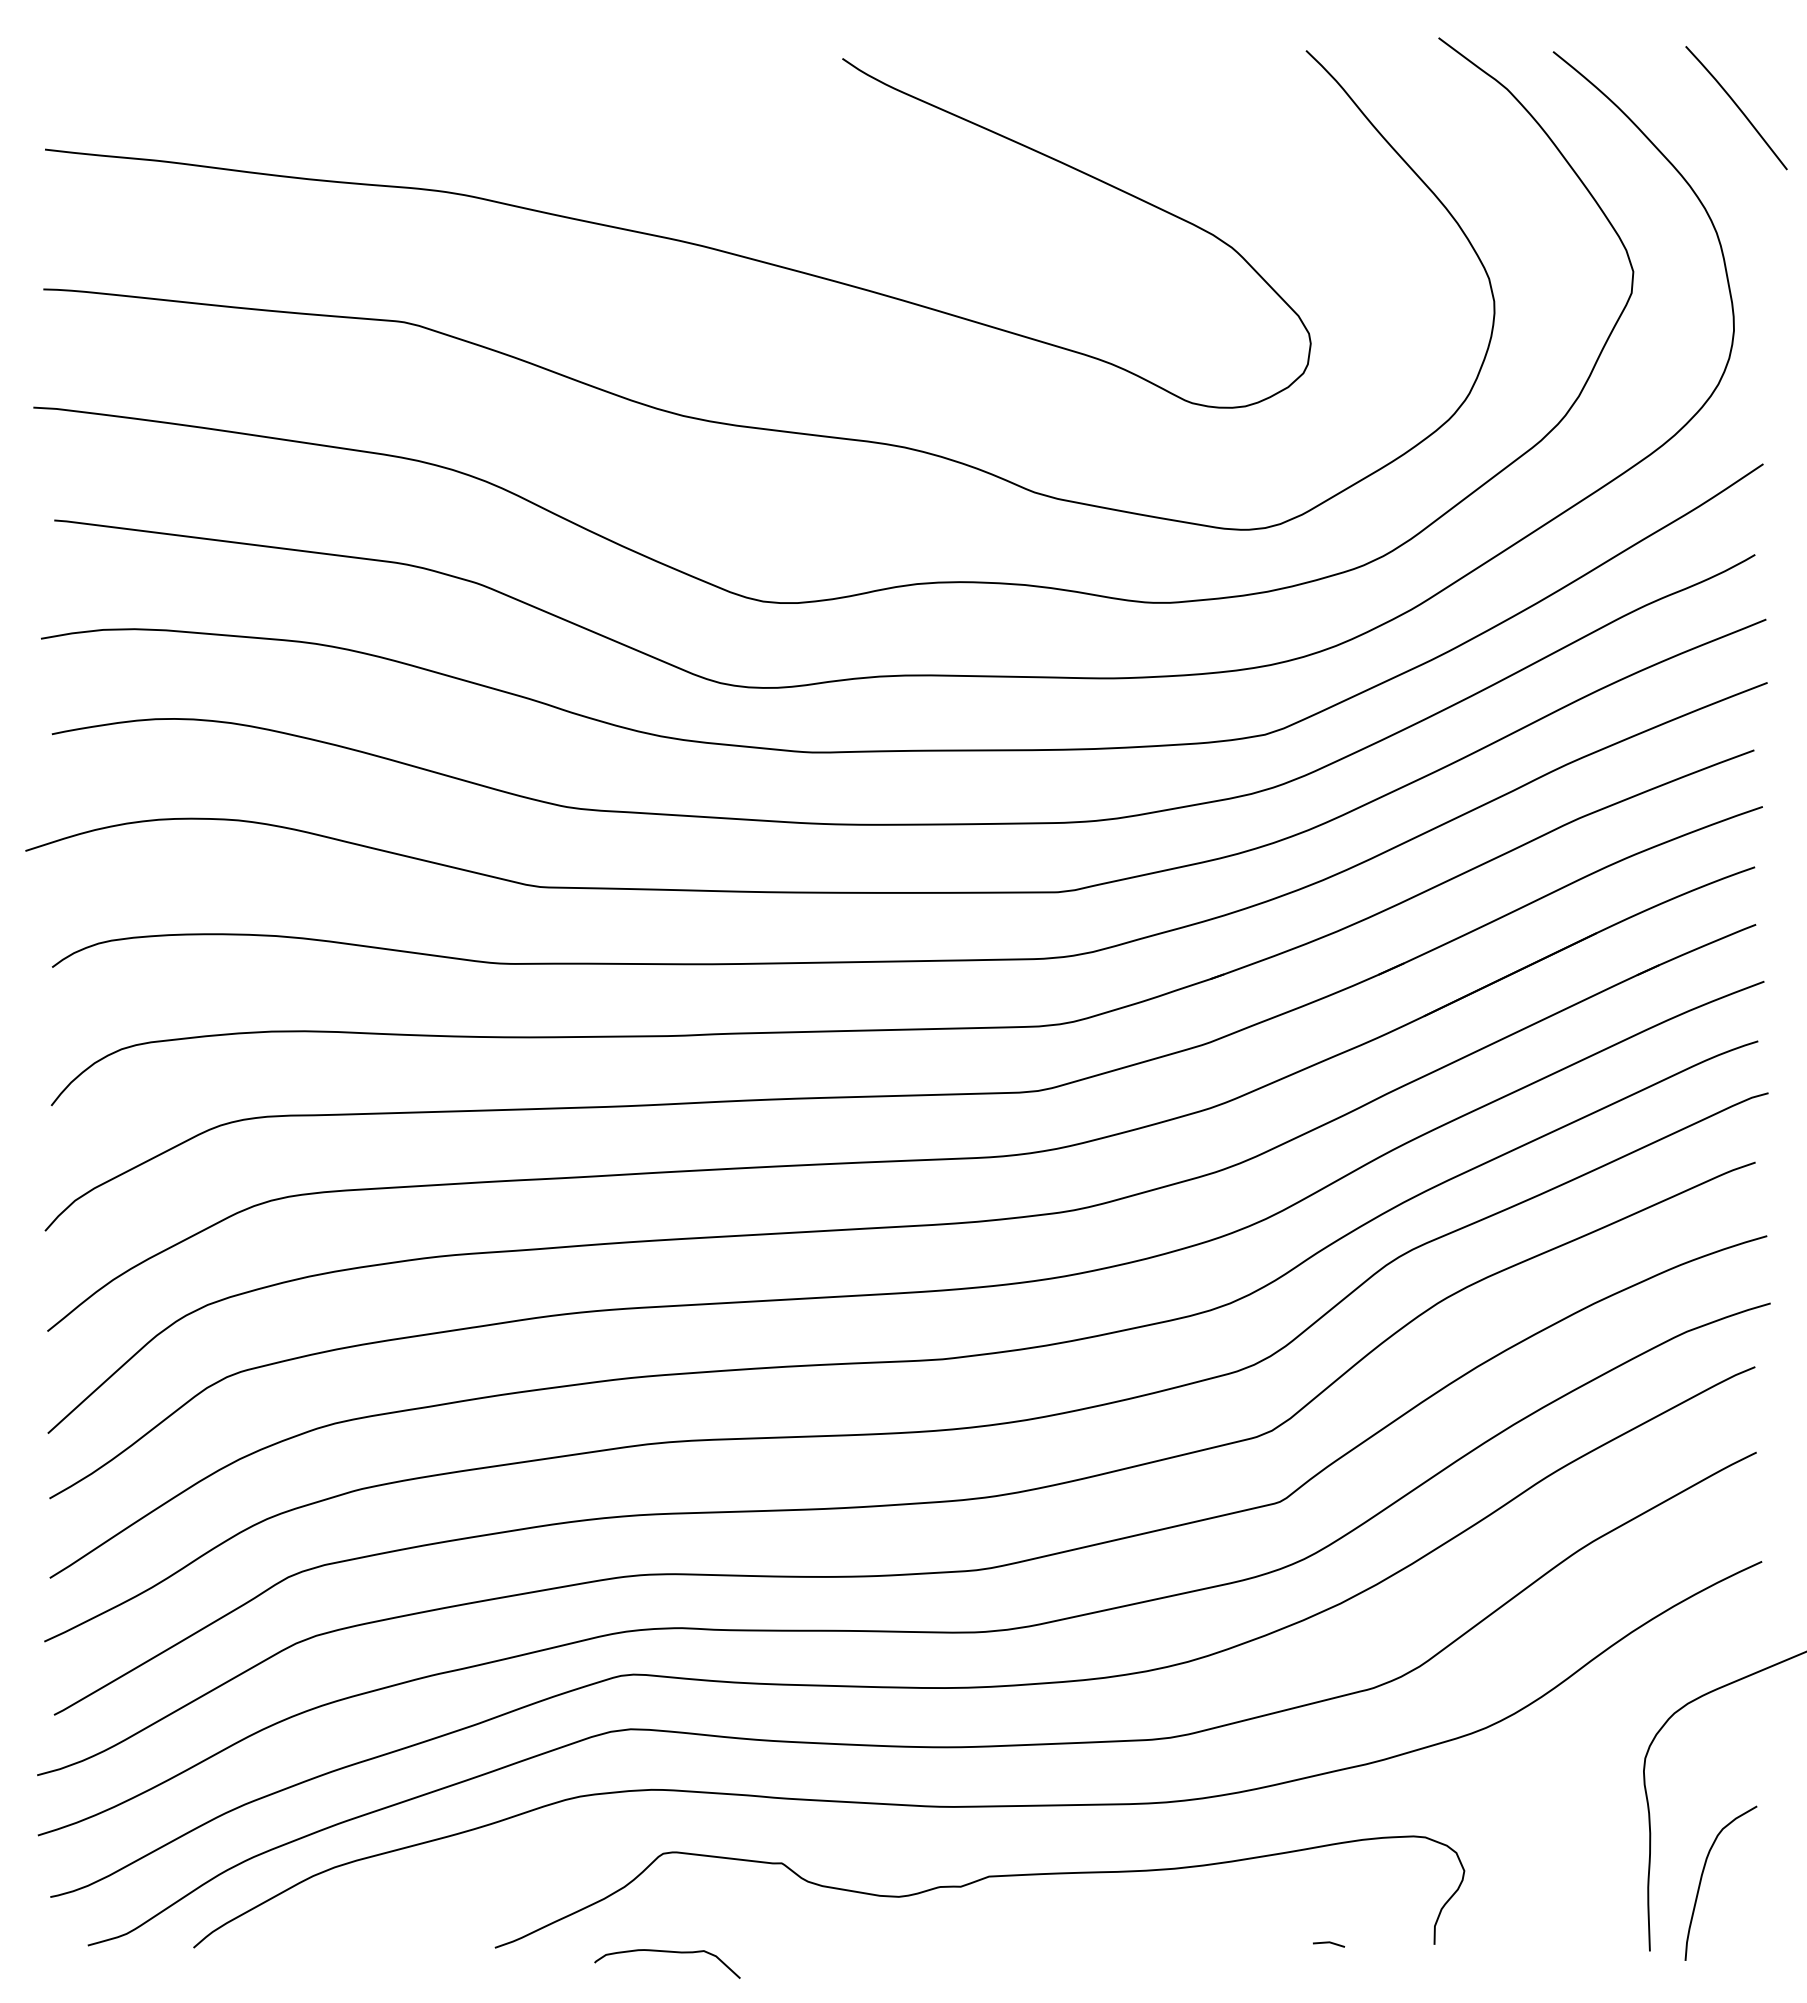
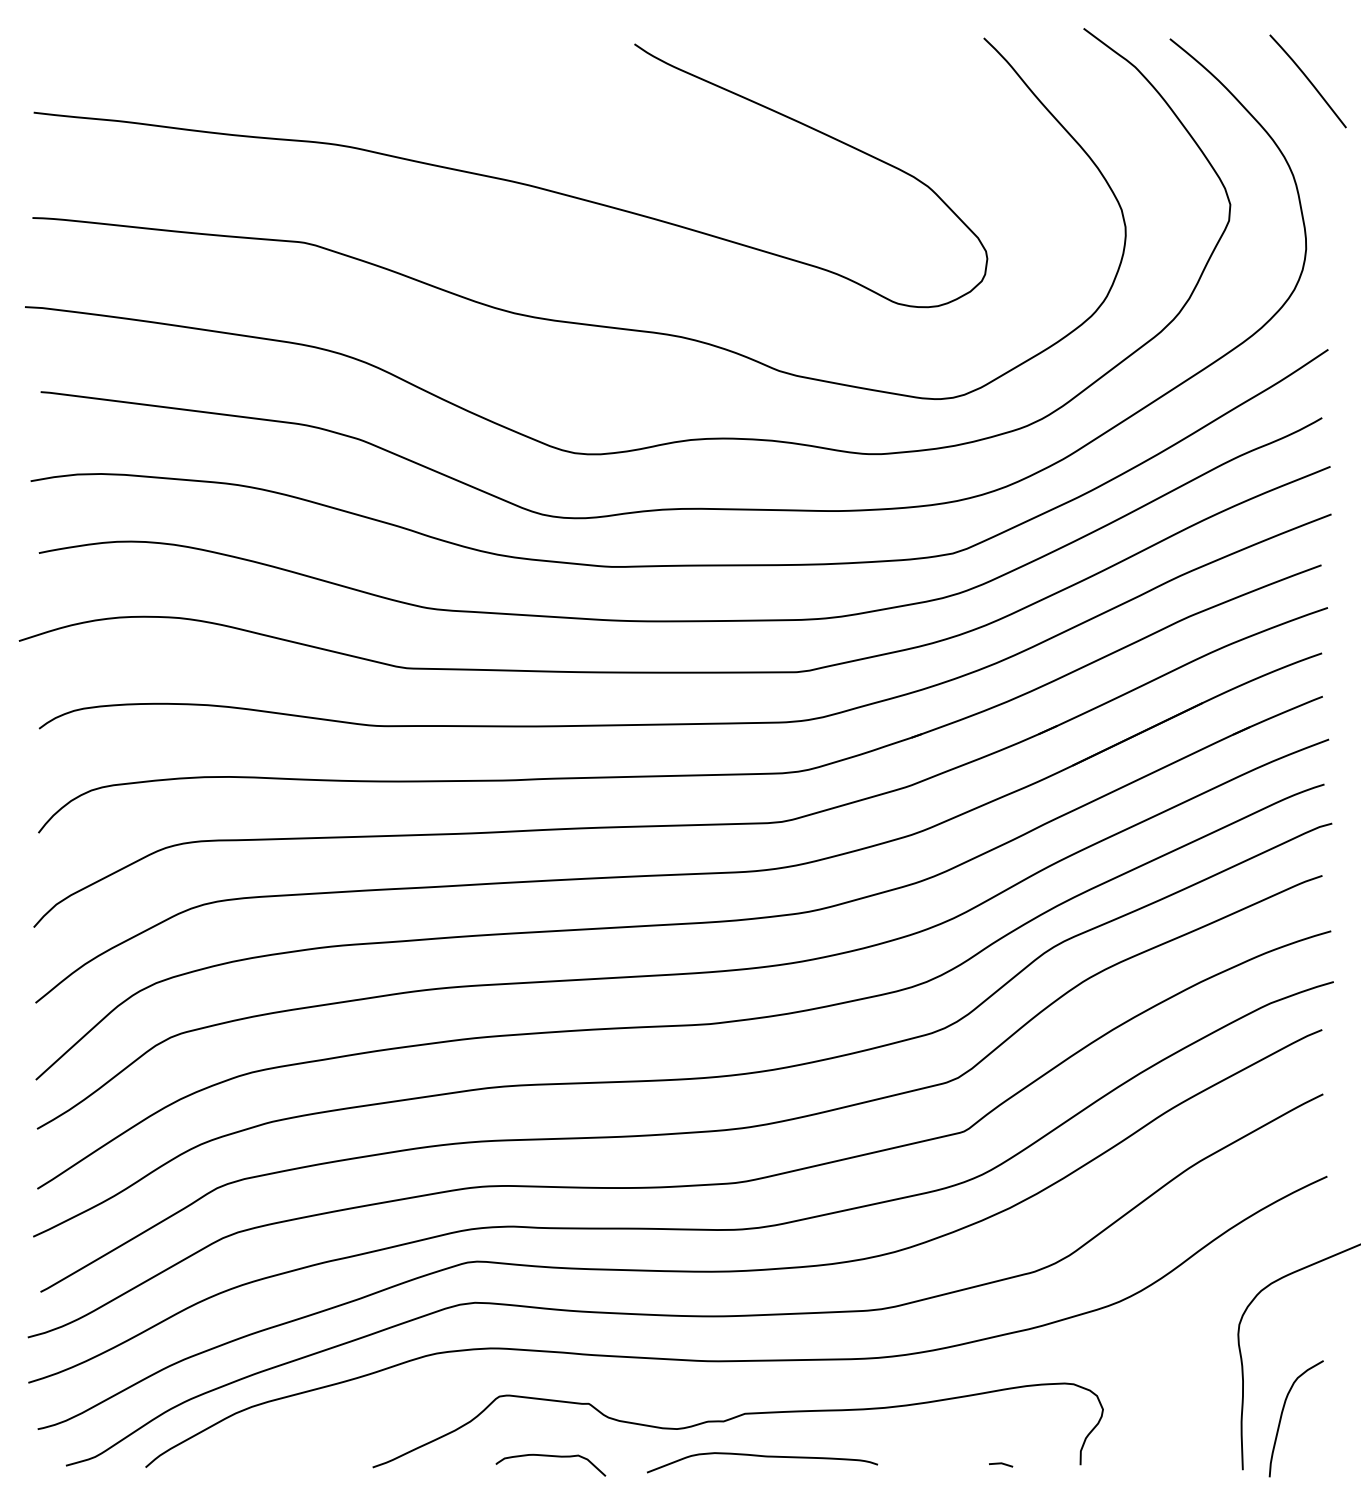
curve: (1012, 1933) -> (762, 1456), added
curve: (667, 1952) -> (550, 1456), moved

